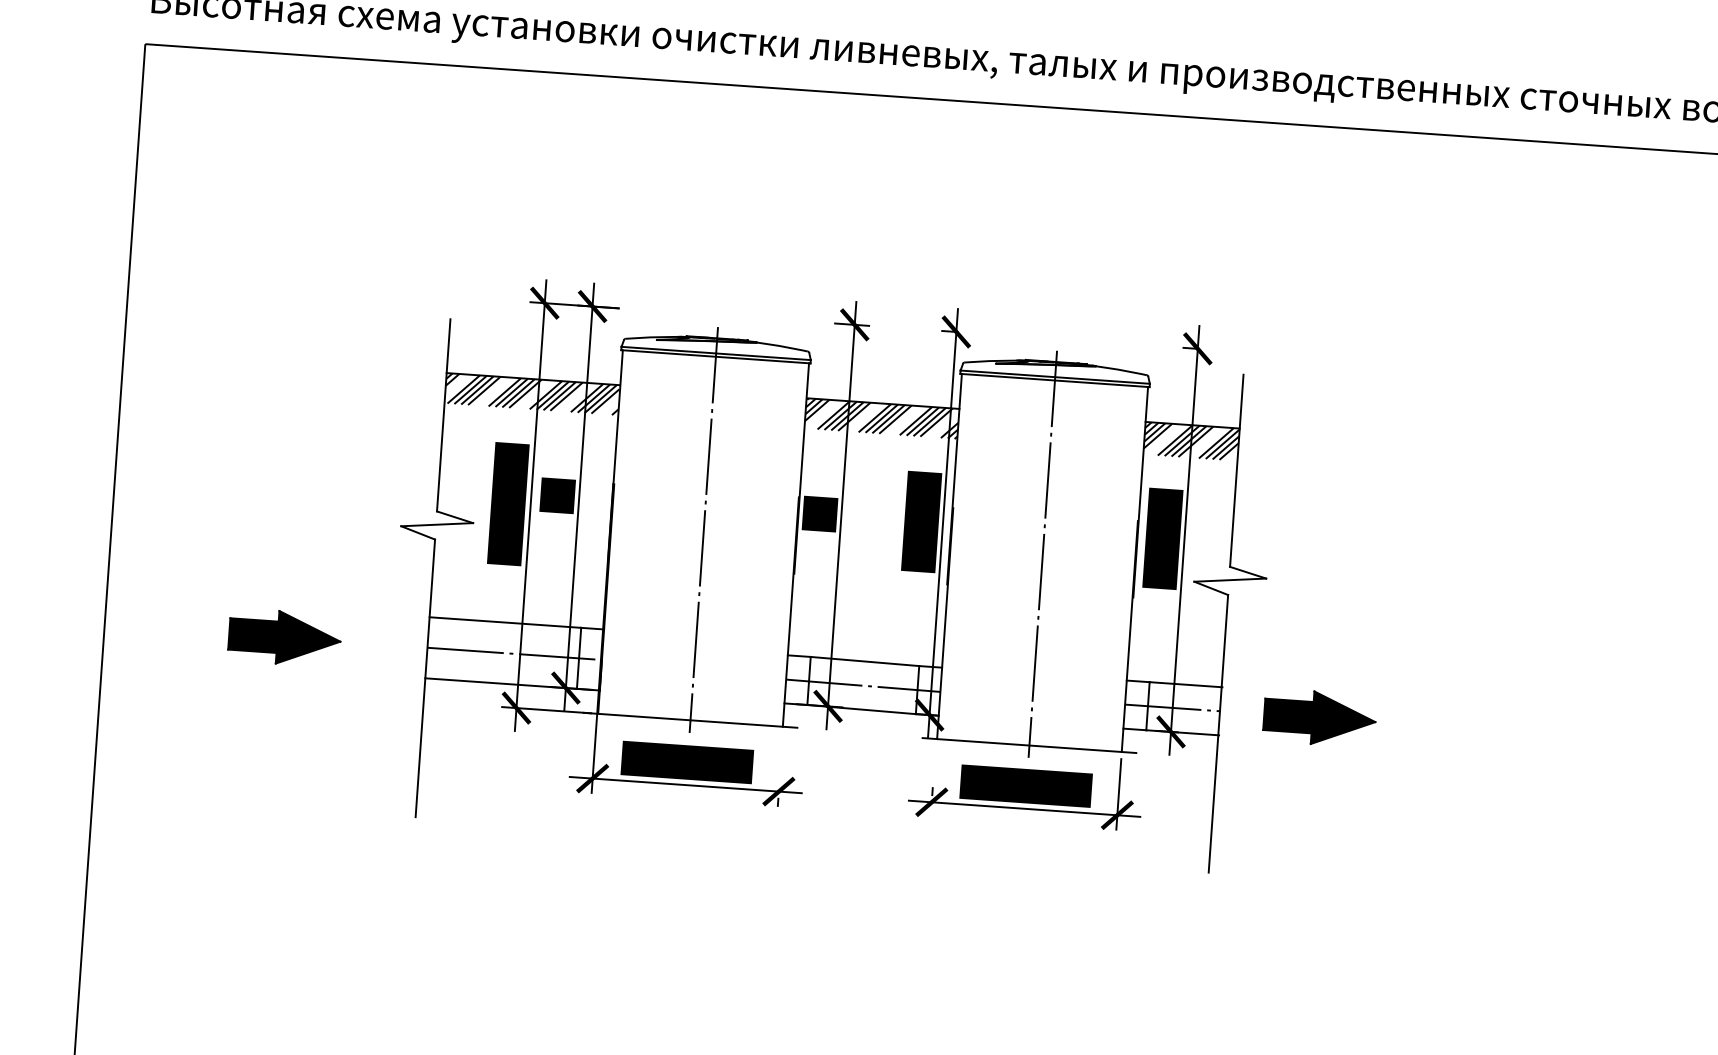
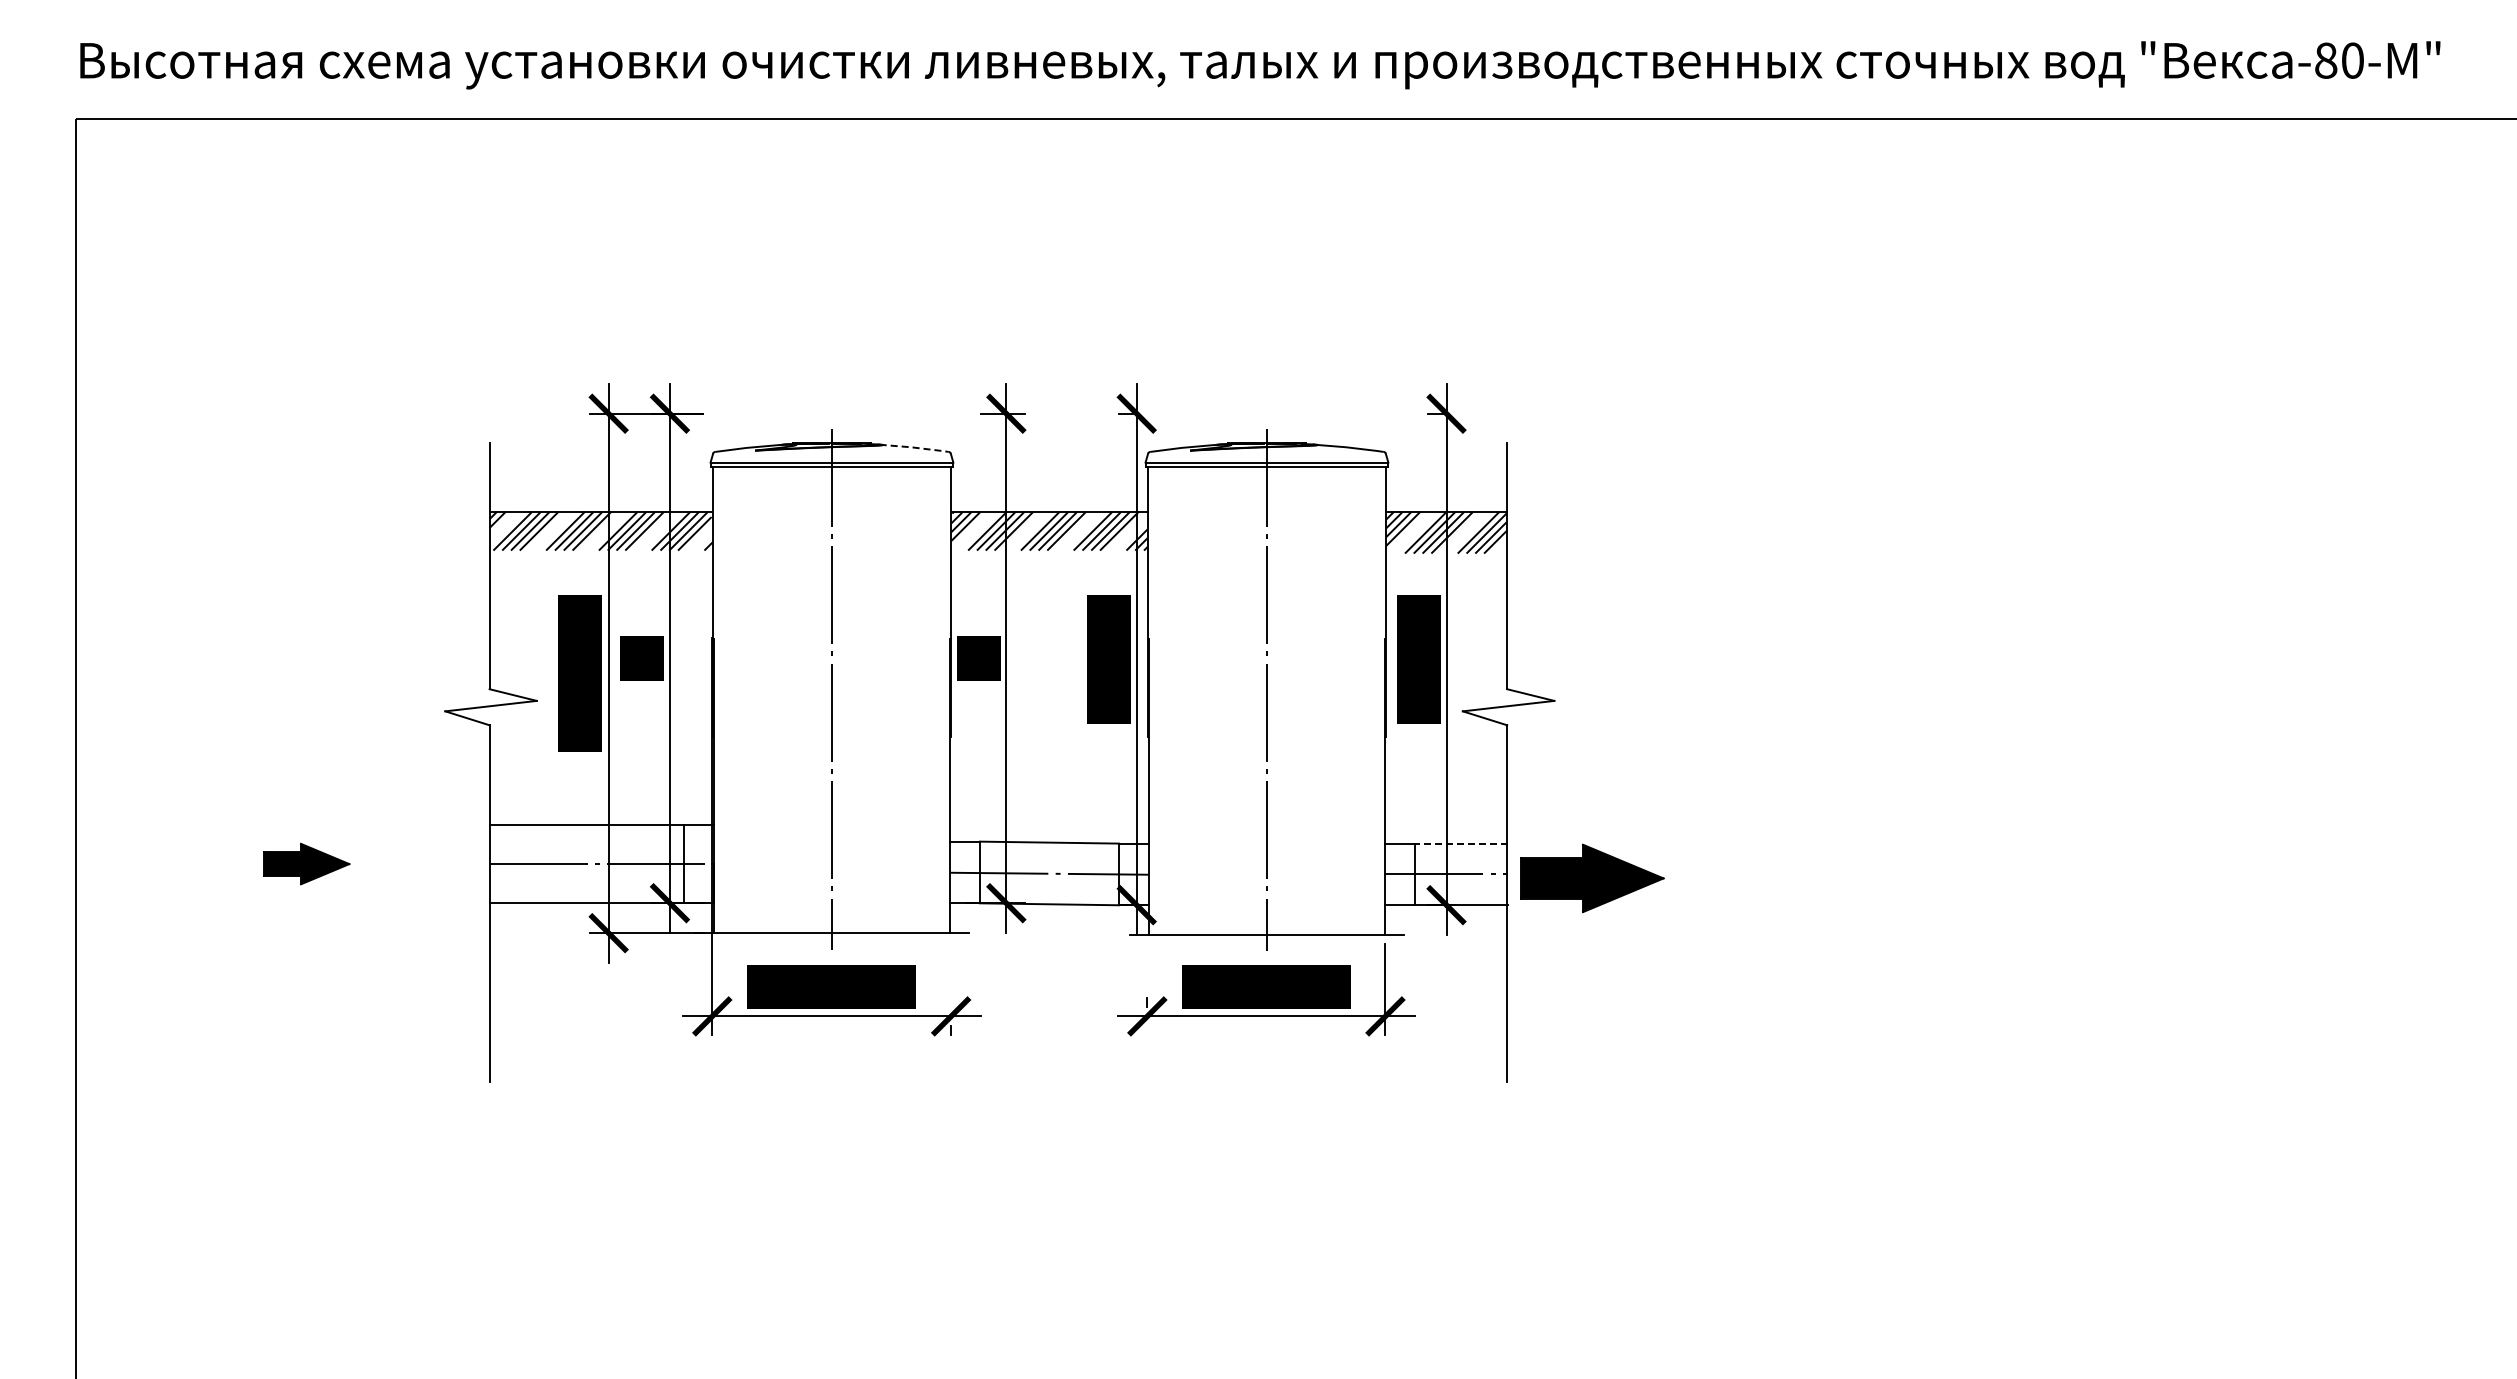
line: (782, 346) -> (915, 447), solid -> dashed
part: (284, 637) -> (306, 863), size x0.6
line: (1186, 684) -> (1461, 843), solid -> dashed
part: (1319, 718) -> (1592, 878), moved

